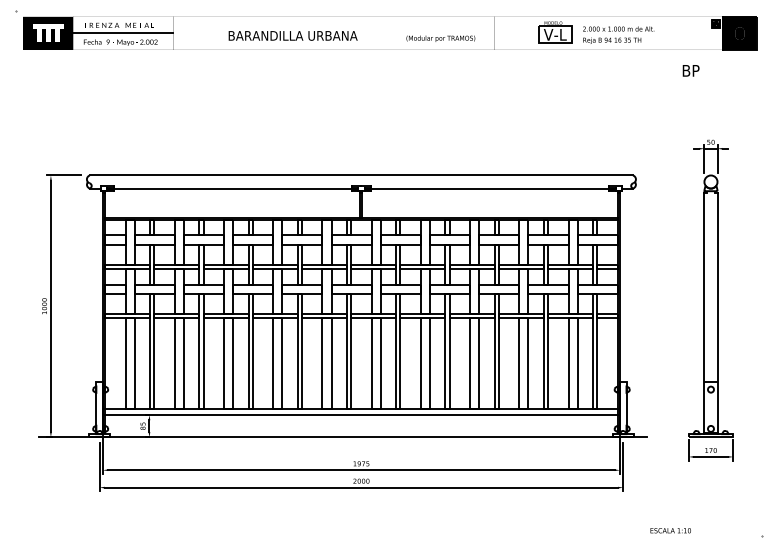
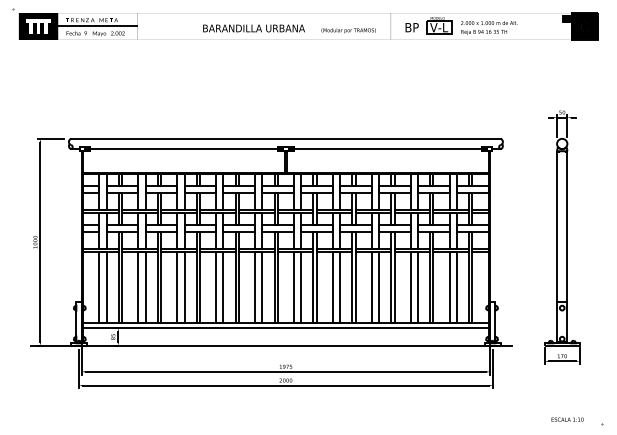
text: (292, 35) -> (253, 28), moved
text: (690, 70) -> (411, 27), moved
text: (670, 530) -> (567, 419), moved

